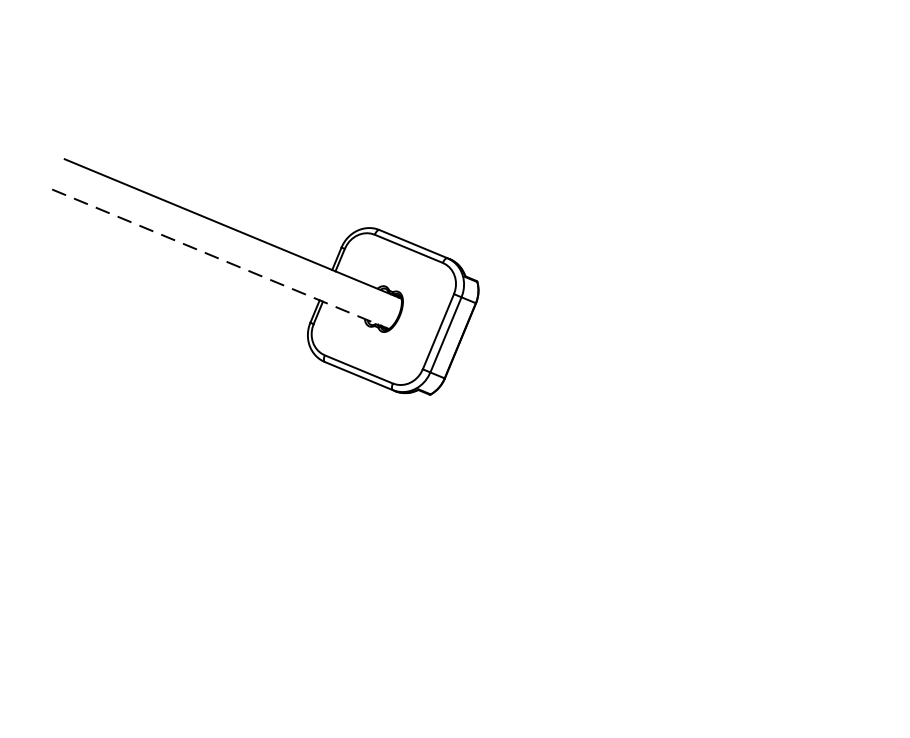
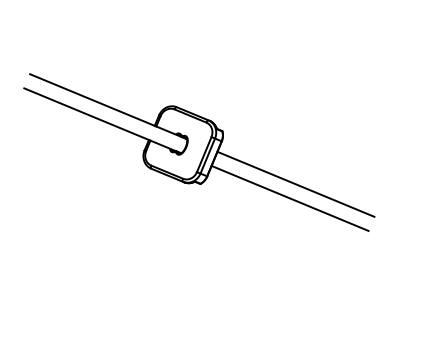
line: (220, 258) -> (102, 120), dashed -> solid
line: (634, 393) -> (295, 183), added
line: (621, 423) -> (289, 197), added

